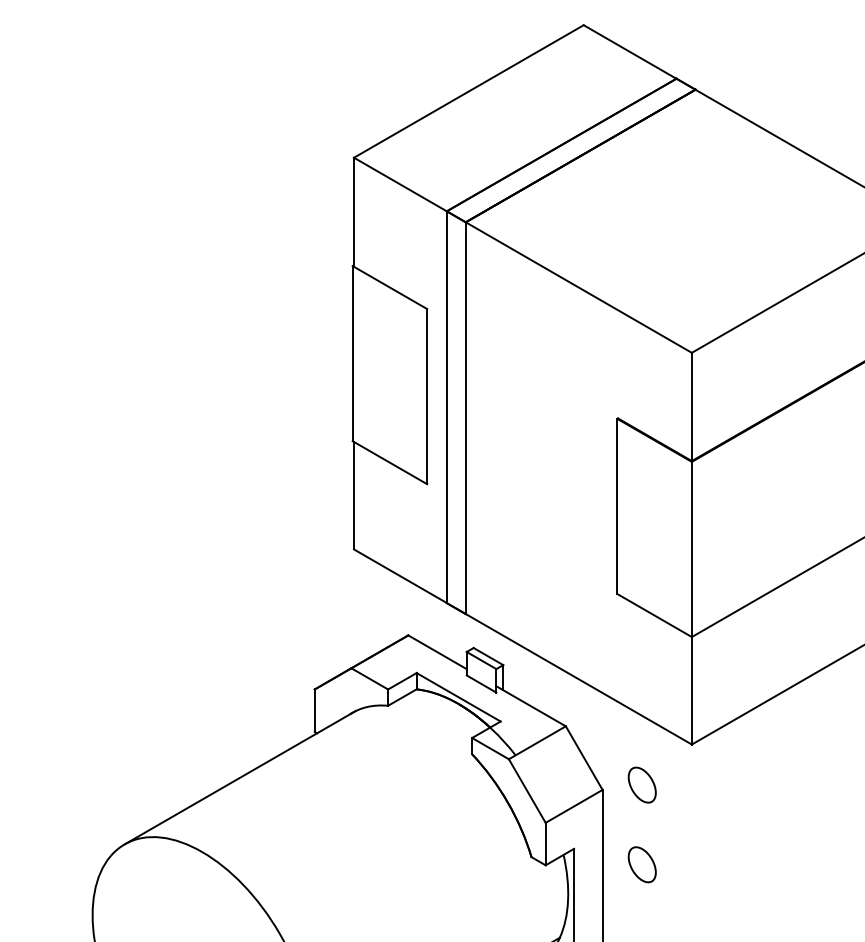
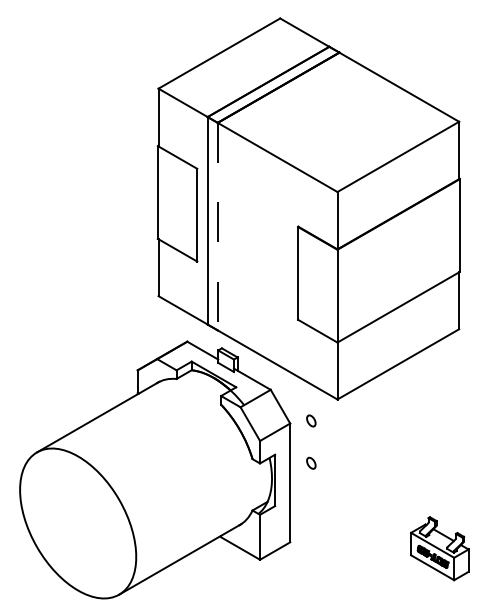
line: (465, 417) -> (217, 226), solid -> dashed
part: (642, 784) -> (311, 420), size x0.6
part: (642, 865) -> (311, 463), size x0.6

